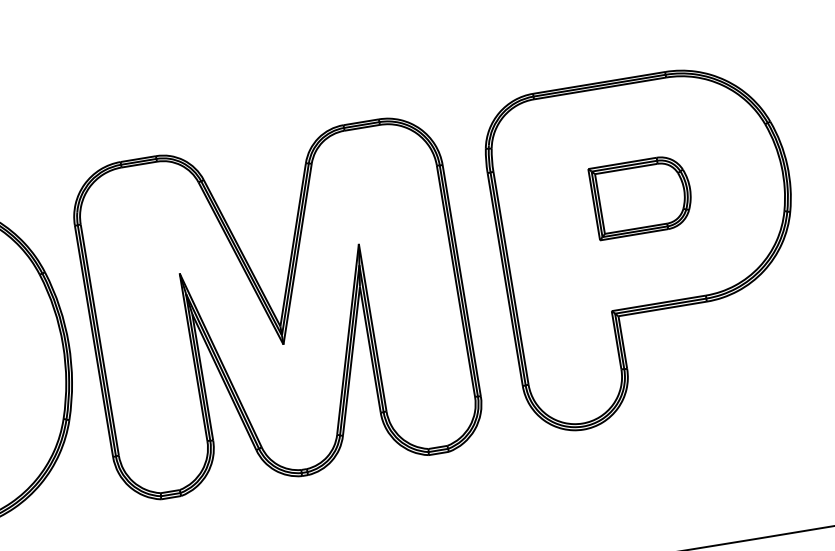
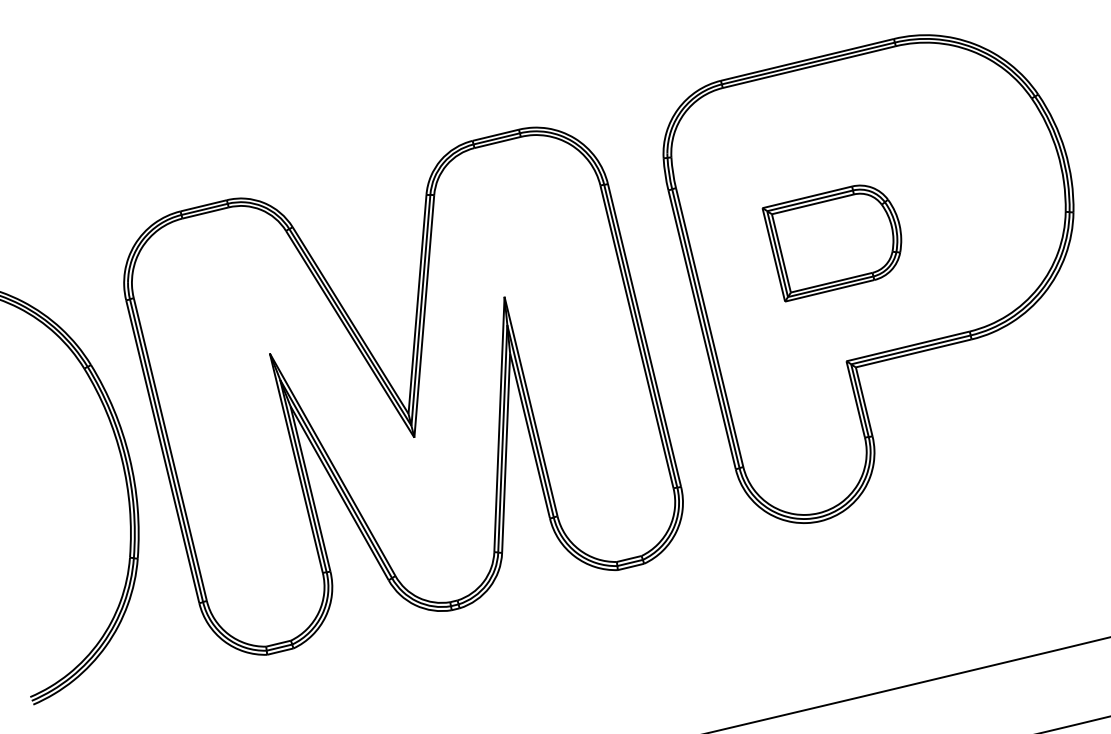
part: (638, 199) -> (831, 243), moved

